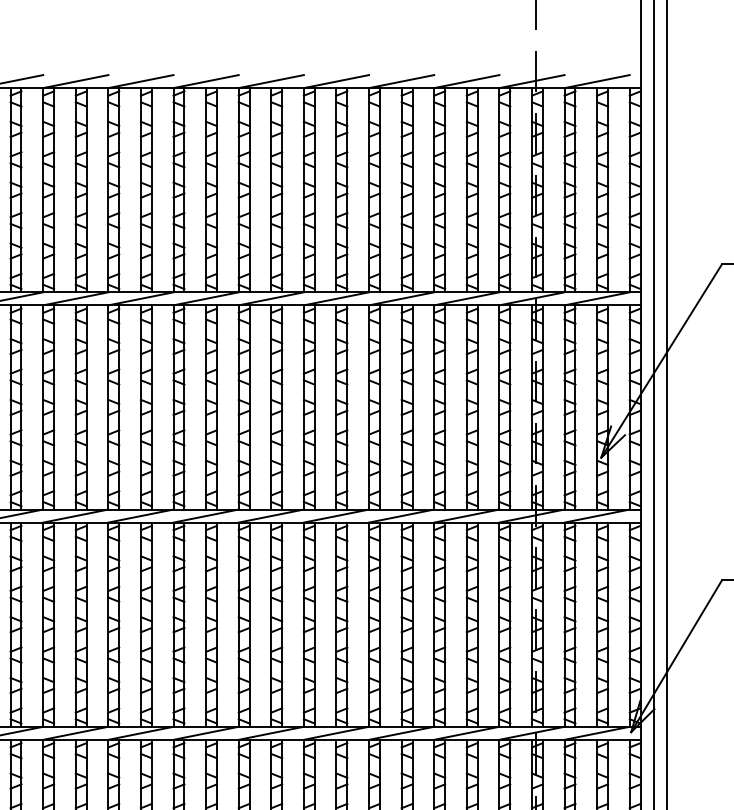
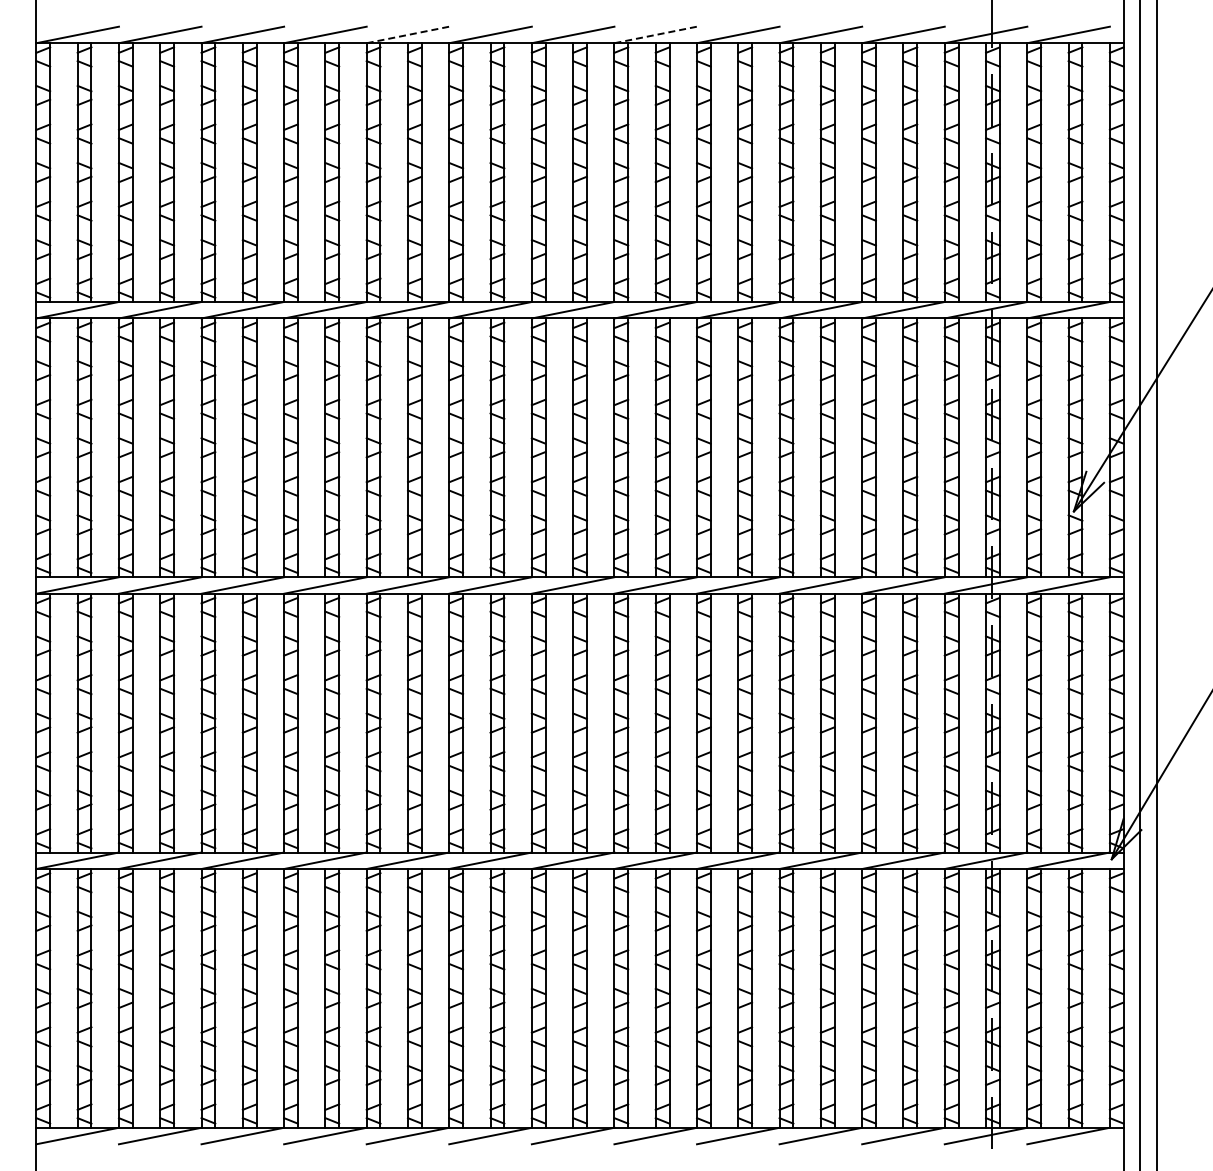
line: (76, 81) -> (408, 34), solid -> dashed
line: (271, 81) -> (656, 34), solid -> dashed

